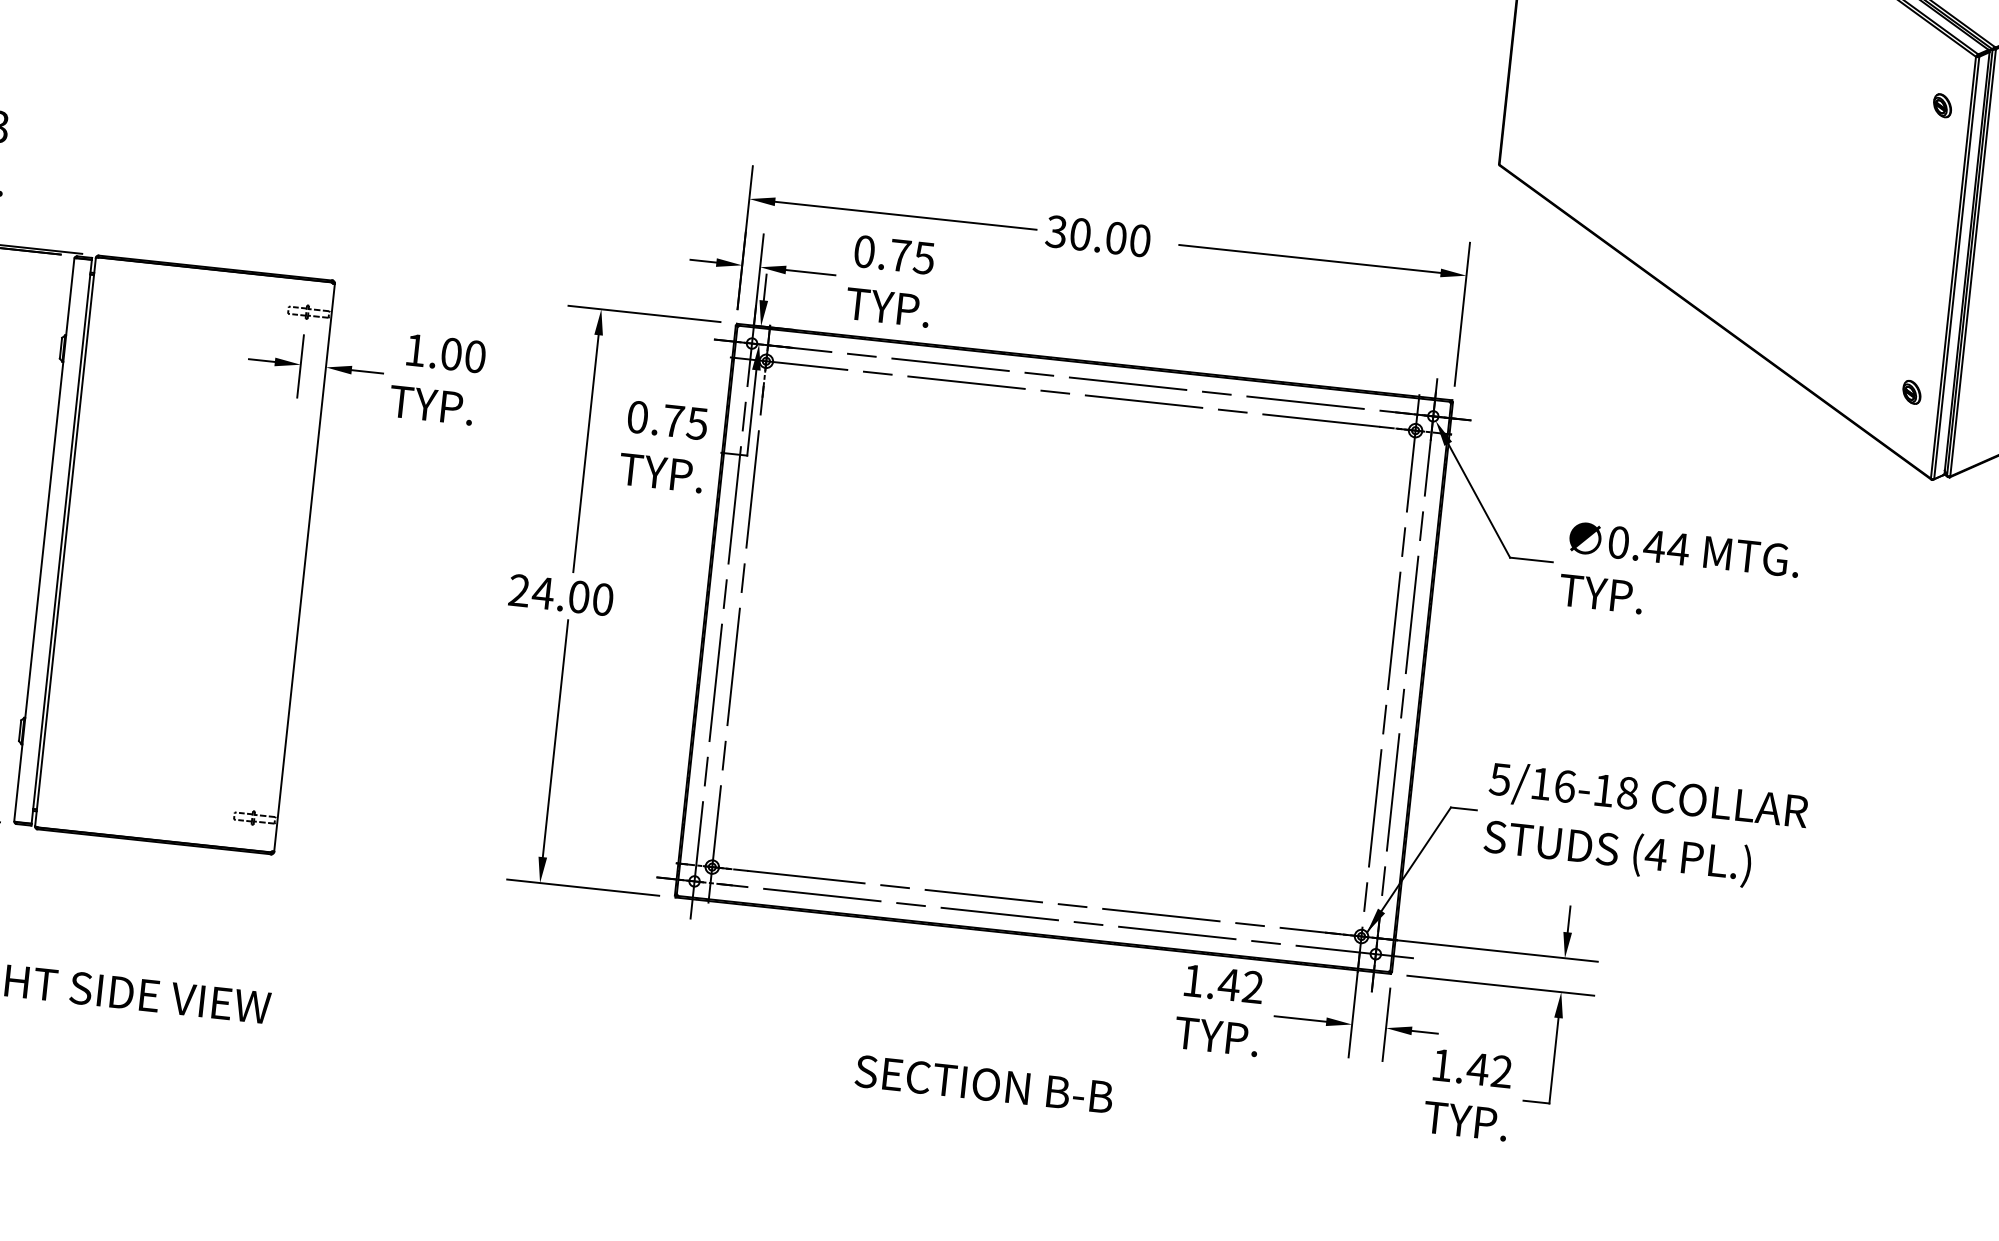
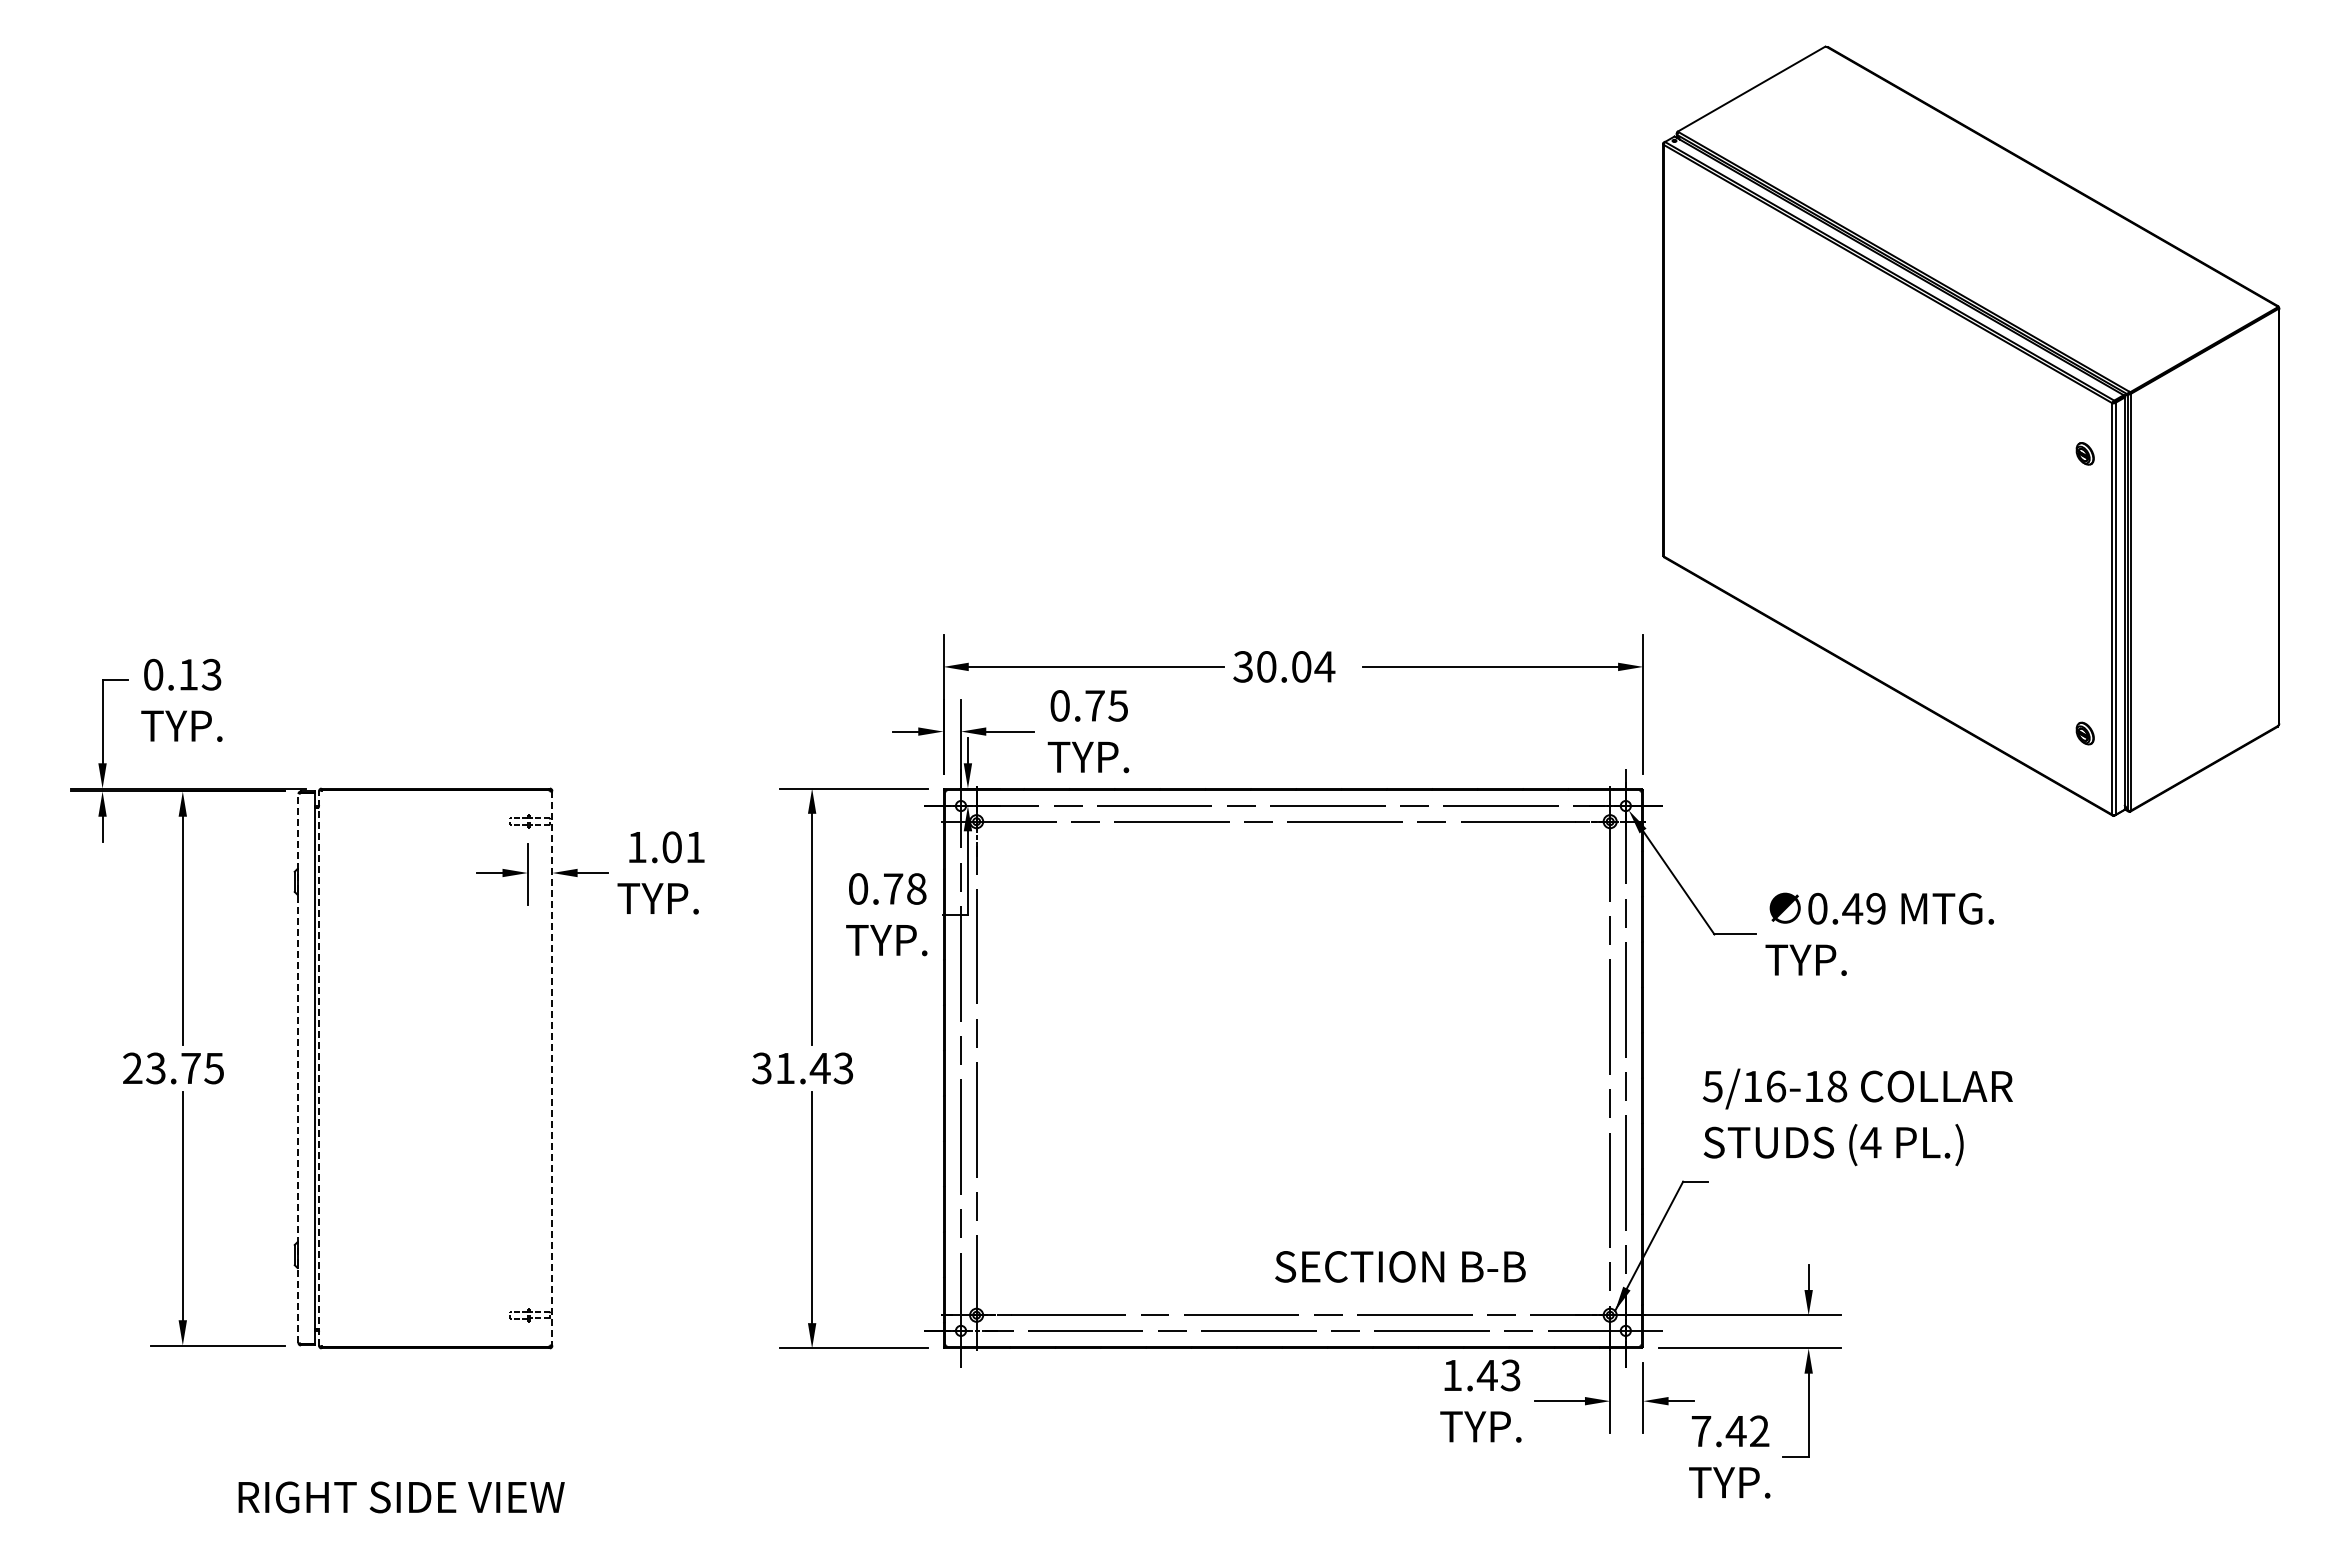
text: (1139, 240) -> (1324, 666), 30.00 -> 30.04
text: (475, 356) -> (695, 847), 1.00 -> 1.01
text: (697, 423) -> (916, 888), 0.75 -> 0.78
line: (44, 539) -> (298, 1068), solid -> dashed
line: (66, 541) -> (319, 1067), solid -> dashed
text: (1677, 548) -> (1875, 908), 0.44 -> 0.49
line: (304, 567) -> (552, 1068), solid -> dashed
text: (560, 595) -> (802, 1068), 24.00 -> 31.43
text: (1645, 827) -> (1857, 1117), moved
text: (1252, 987) -> (1510, 1375), 1.42 -> 1.43
text: (1442, 1065) -> (1701, 1431), 1.42 -> 7.42
text: (984, 1084) -> (1400, 1266), moved

